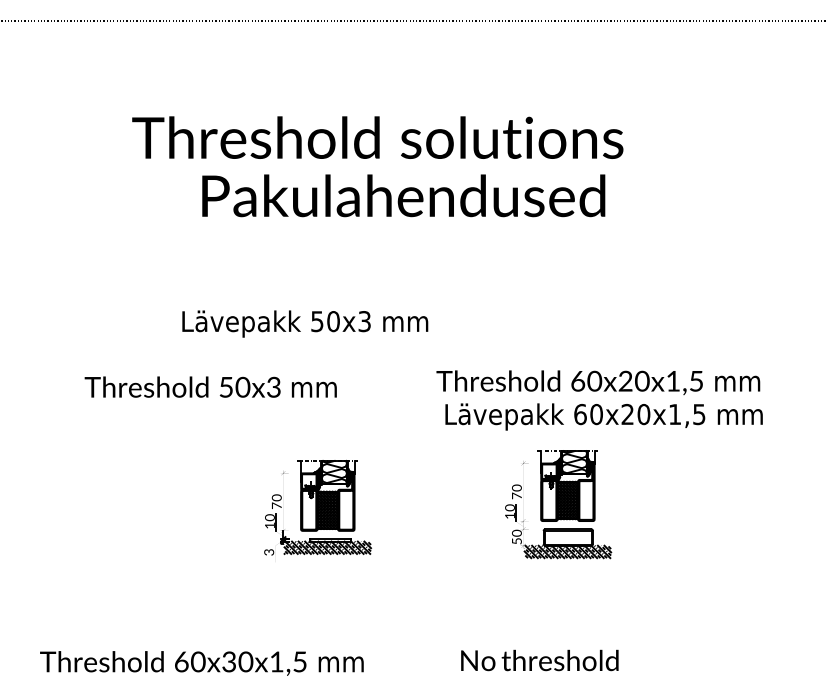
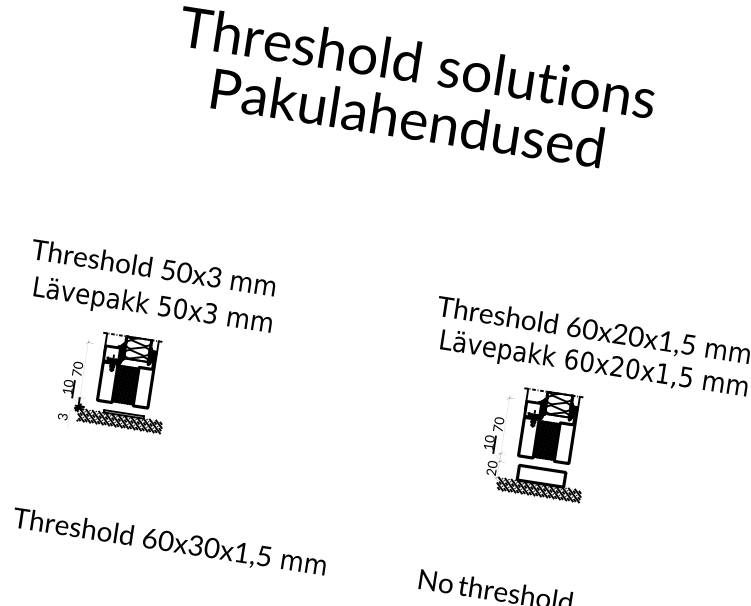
text: (403, 195) -> (407, 117), moved
text: (305, 323) -> (153, 306), moved
text: (210, 386) -> (153, 267), moved
part: (318, 507) -> (117, 380), moved
text: (516, 541) -> (490, 472), 50 -> 20

